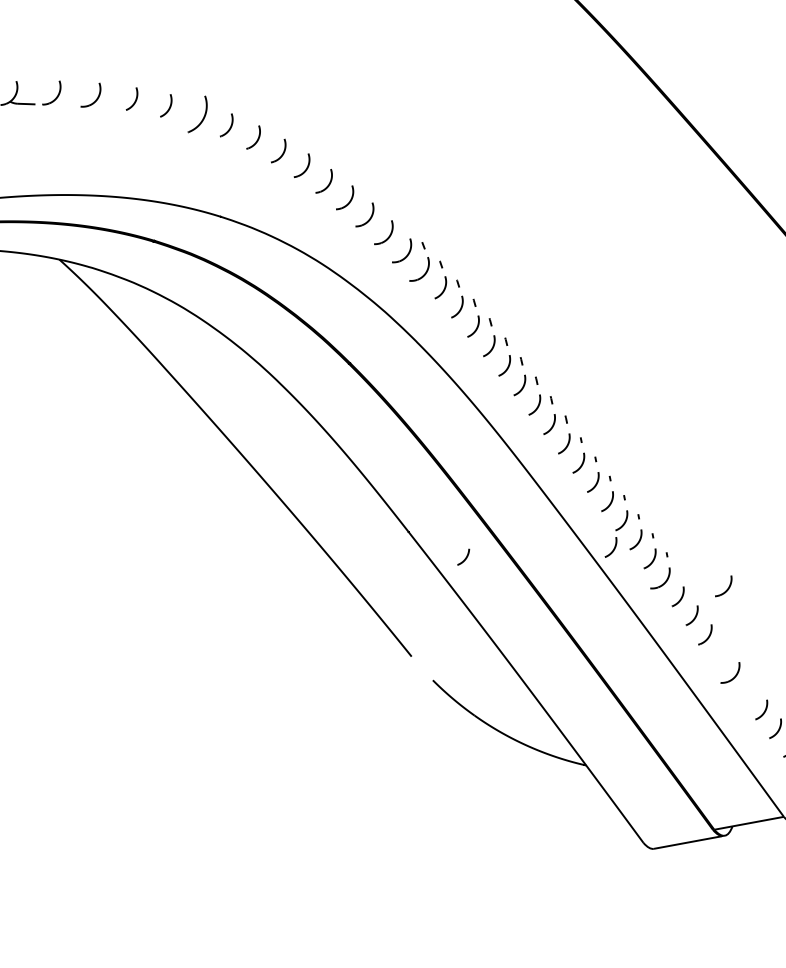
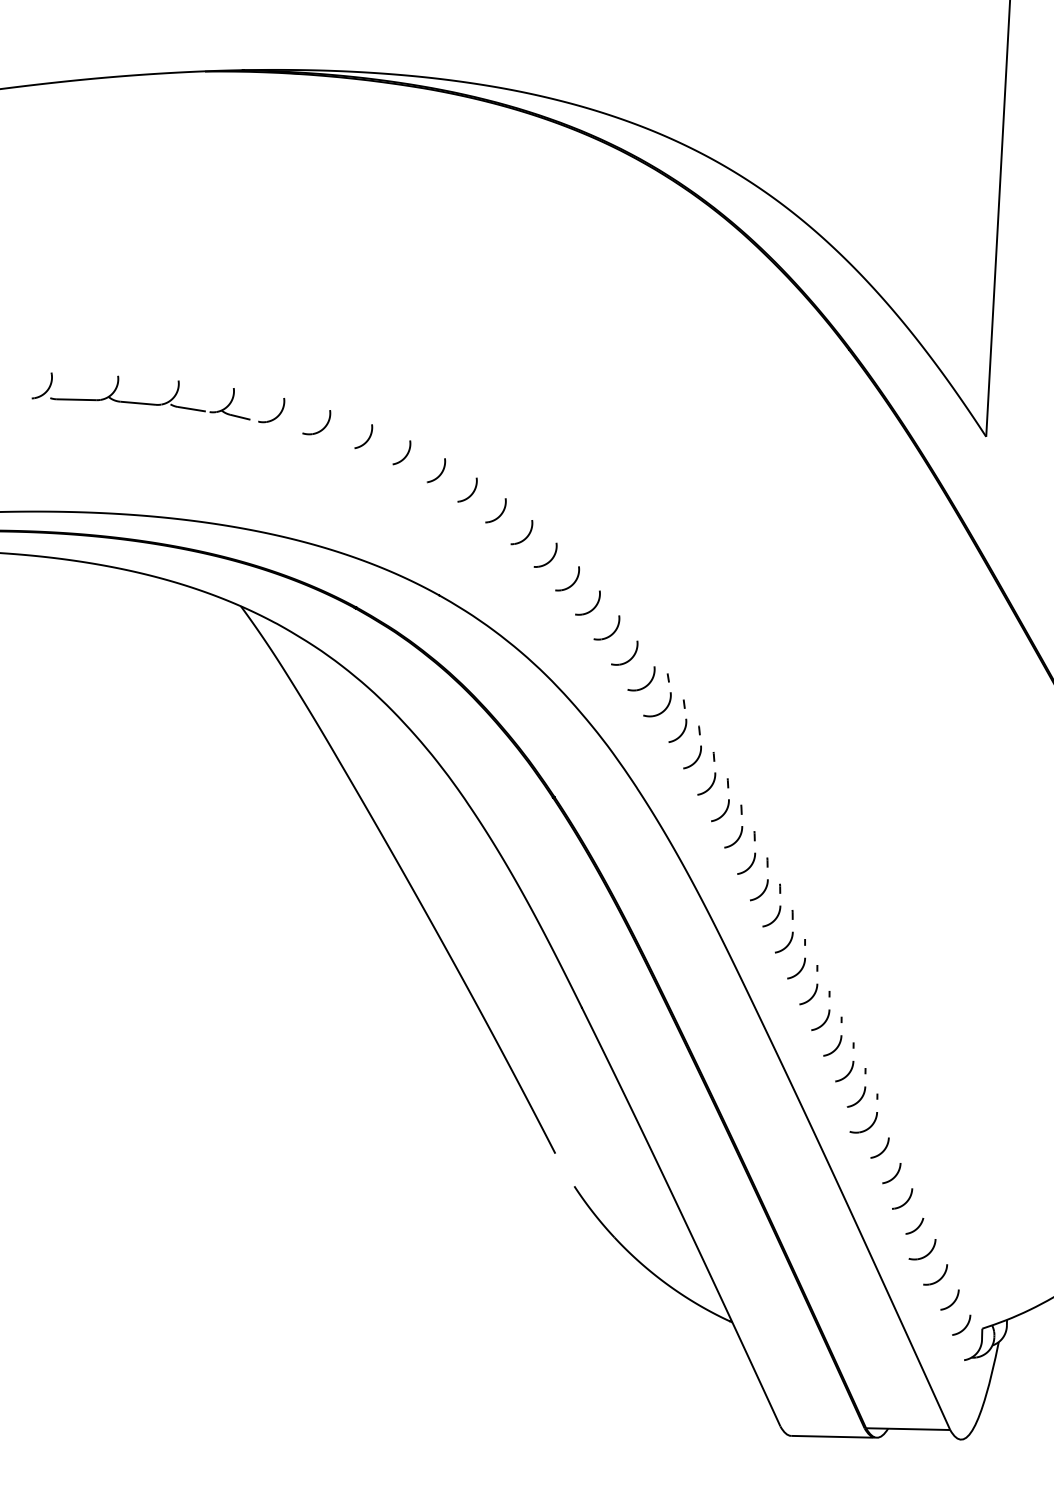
part: (197, 114) -> (436, 470), size x0.62
curve: (613, 548) -> (816, 1076), removed
part: (463, 556) -> (914, 1225), moved
part: (723, 585) -> (935, 1274), moved

